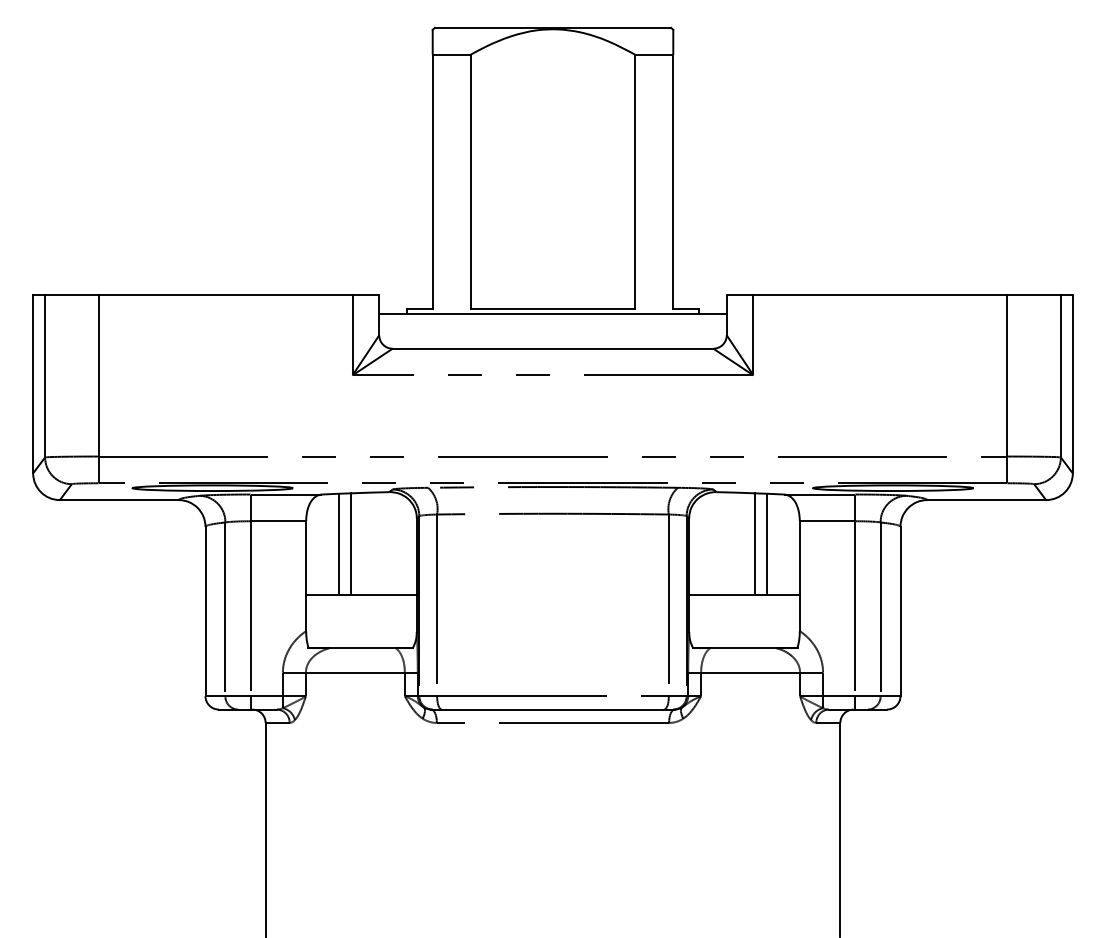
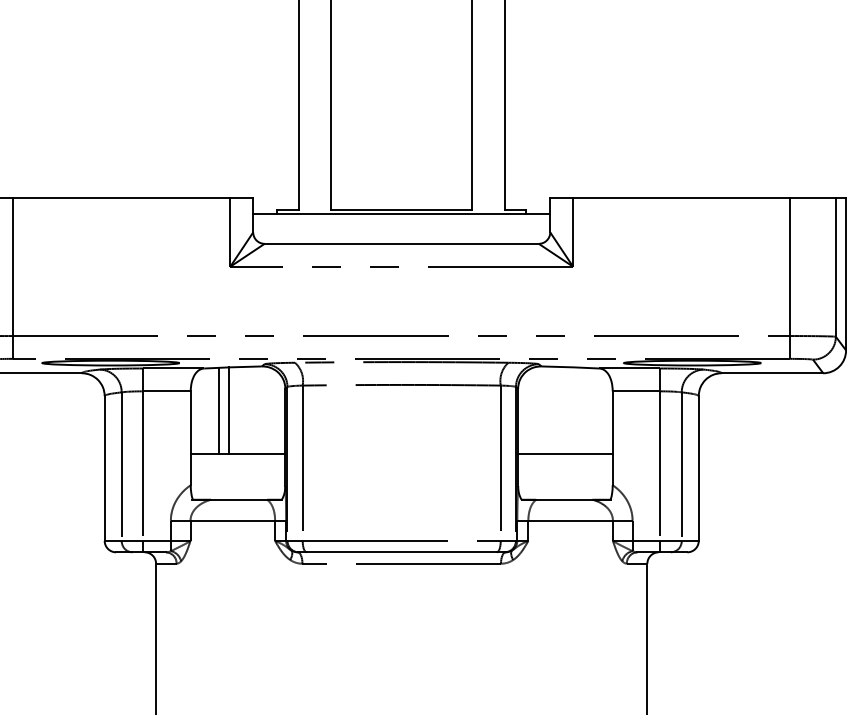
line: (755, 543) -> (574, 410), removed
line: (766, 543) -> (584, 410), removed

